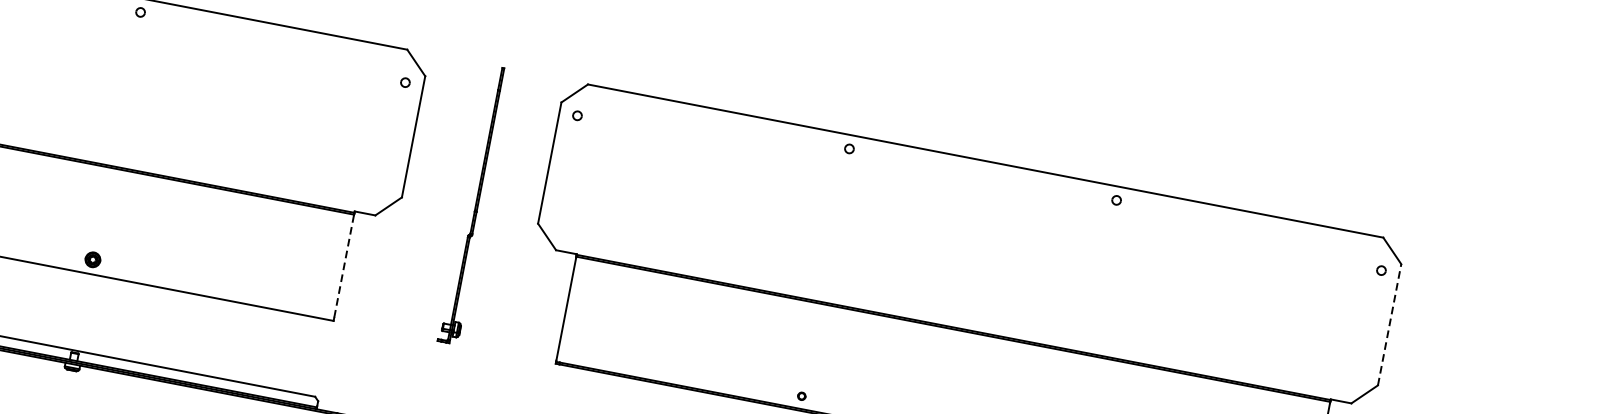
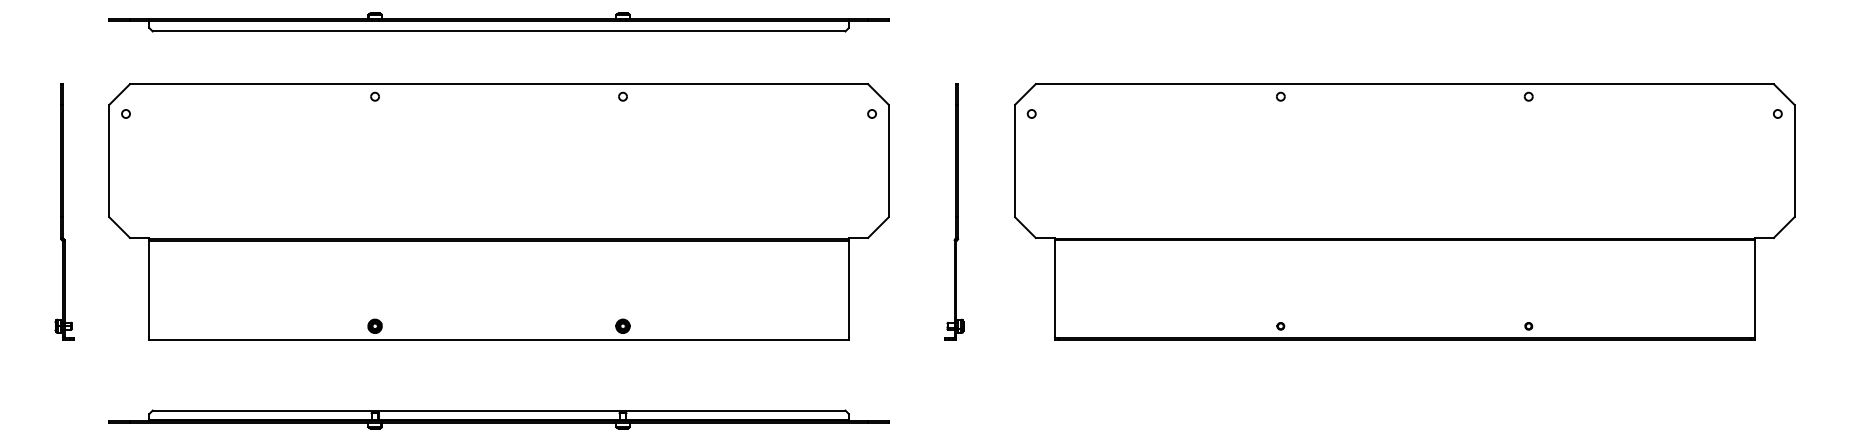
line: (343, 266) -> (848, 289), dashed -> solid
line: (1389, 324) -> (1794, 160), dashed -> solid

